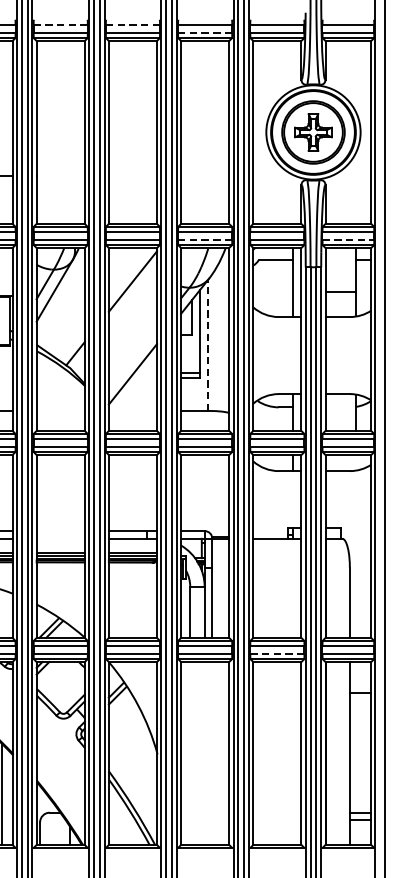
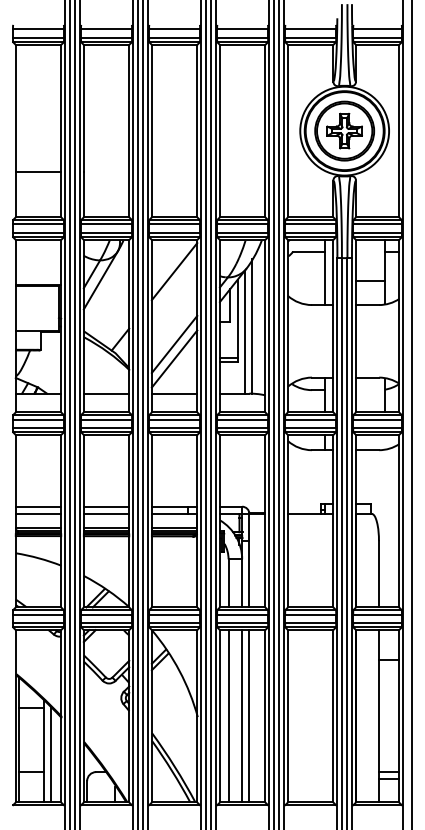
line: (60, 24) -> (106, 29), dashed -> solid
line: (132, 24) -> (174, 29), dashed -> solid
line: (205, 33) -> (242, 37), dashed -> solid
line: (205, 240) -> (242, 232), dashed -> solid
line: (349, 240) -> (378, 232), dashed -> solid
line: (215, 338) -> (252, 325), added
line: (207, 345) -> (244, 331), dashed -> solid
line: (132, 357) -> (174, 343), added
line: (60, 410) -> (106, 393), added
line: (132, 410) -> (174, 393), added
line: (60, 530) -> (106, 506), added
line: (60, 538) -> (106, 513), added
line: (277, 653) -> (310, 622), dashed -> solid
line: (190, 753) -> (228, 716), added
line: (205, 753) -> (242, 716), added
line: (212, 753) -> (249, 716), added

